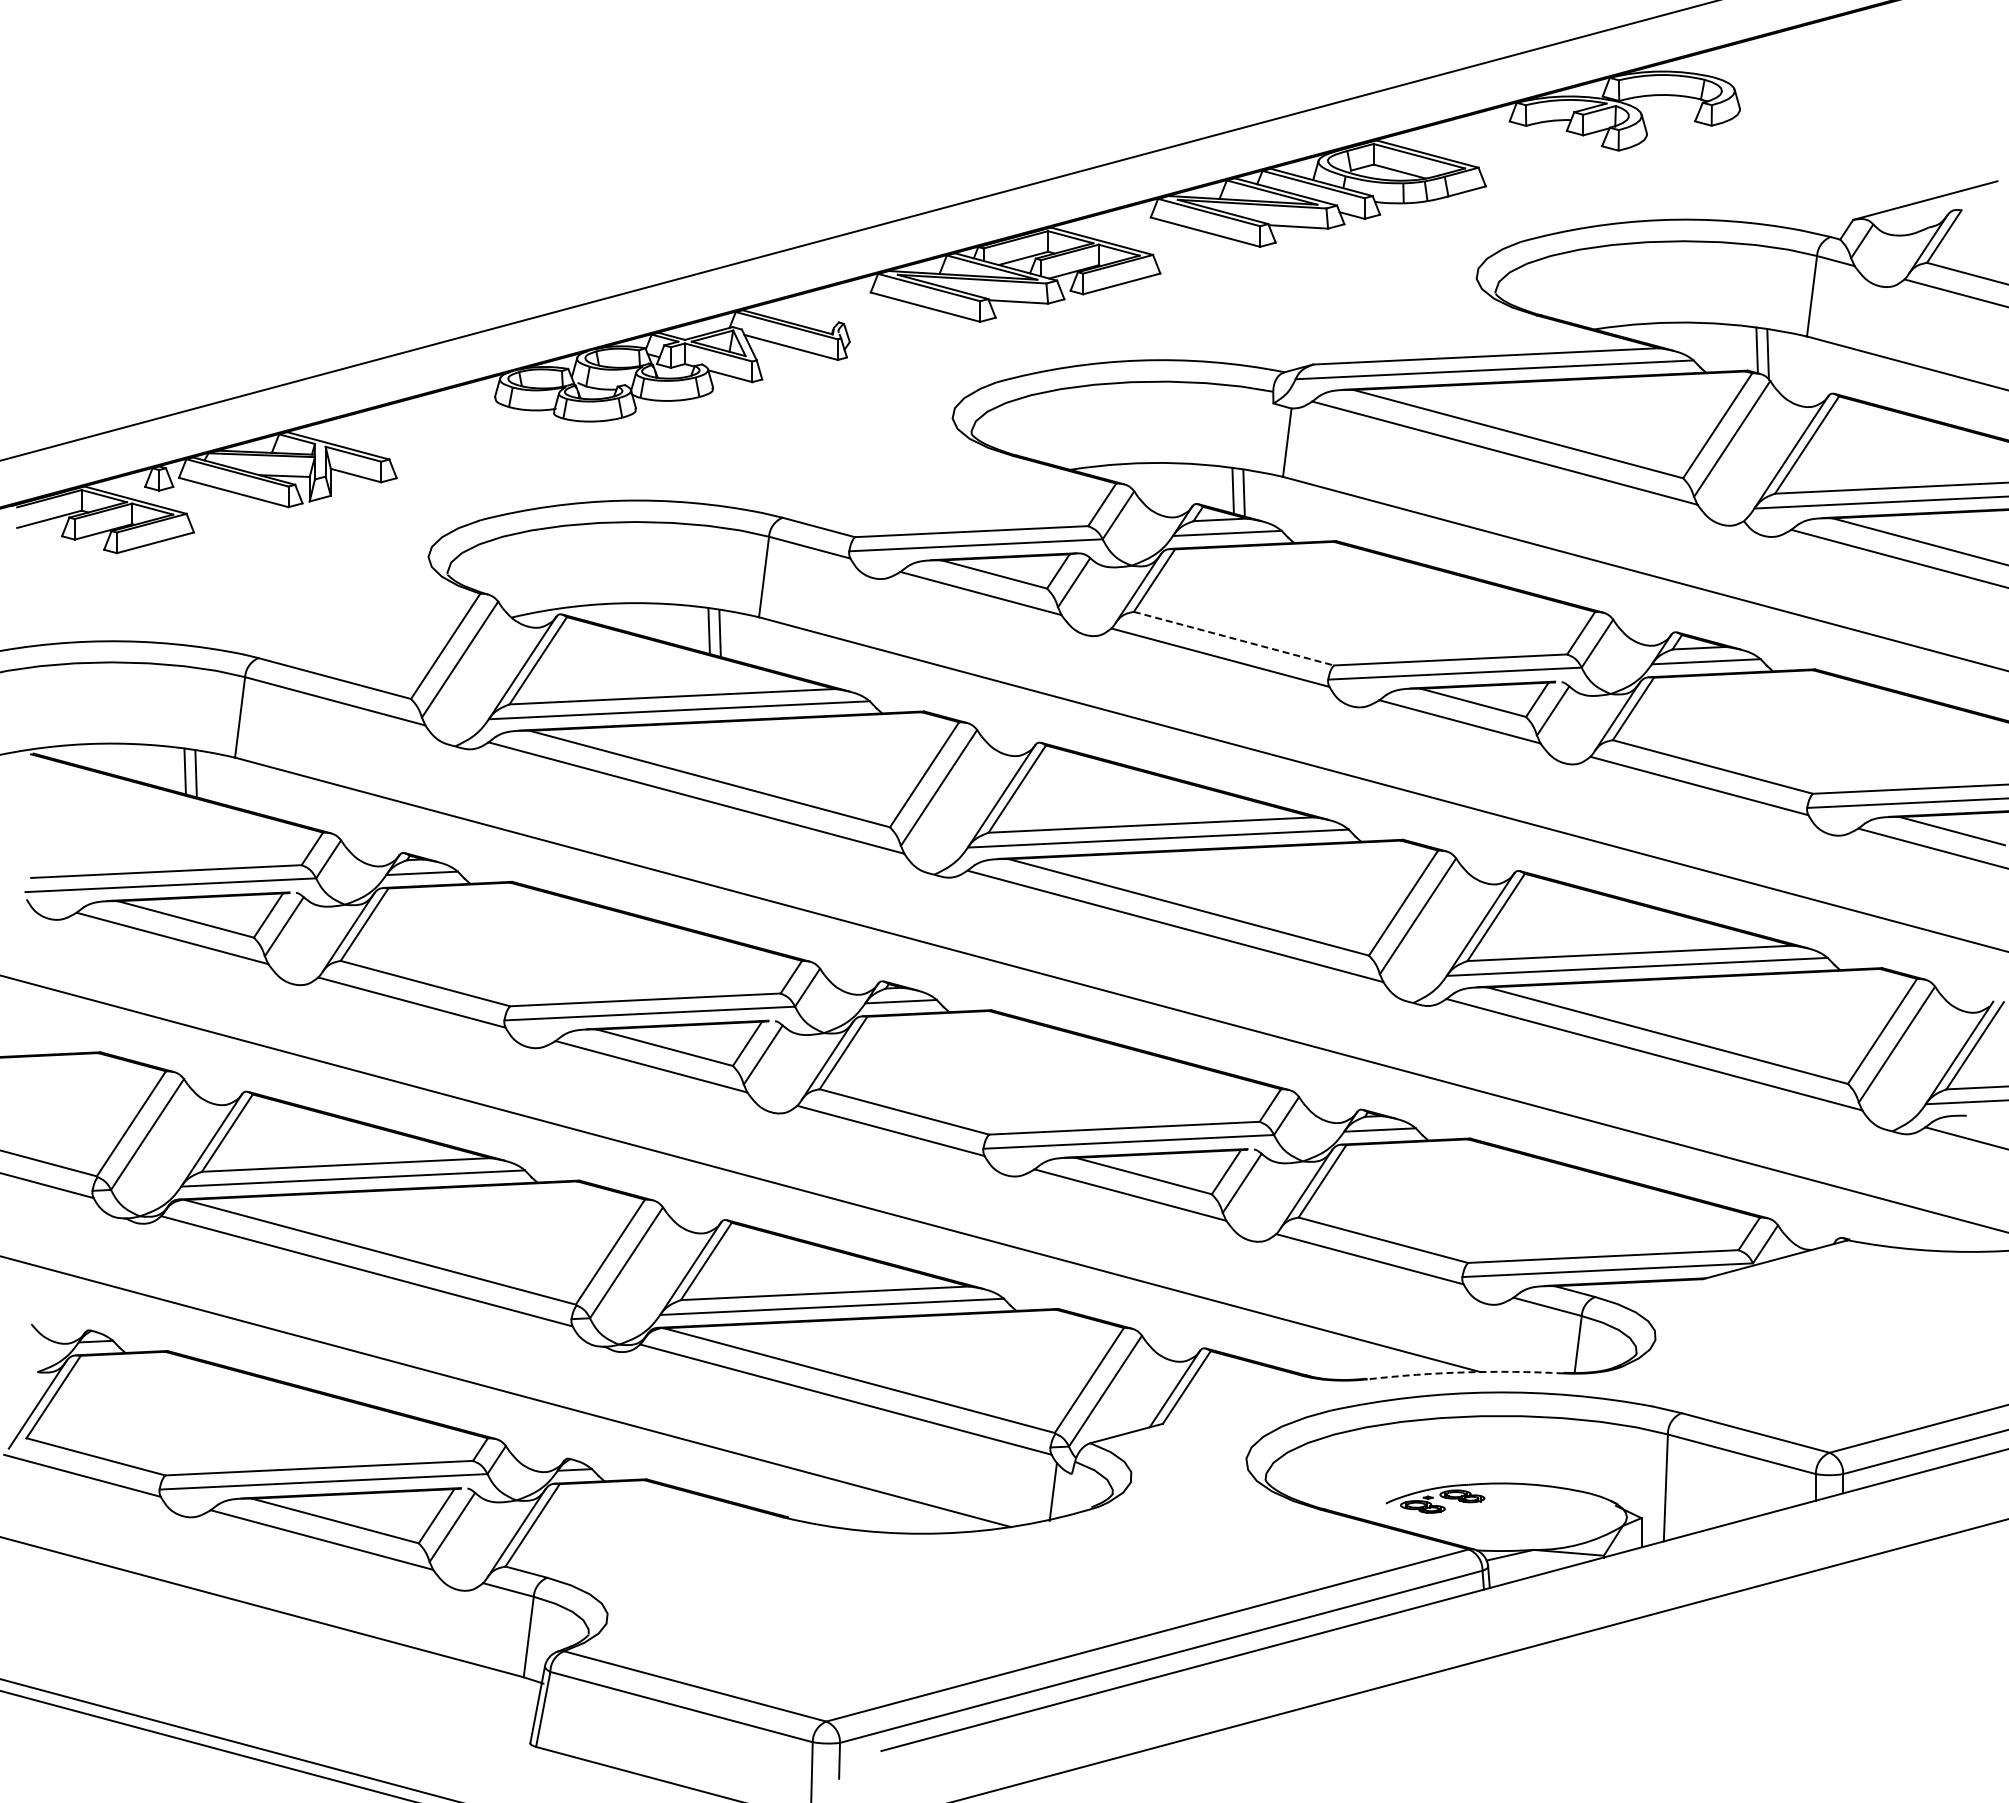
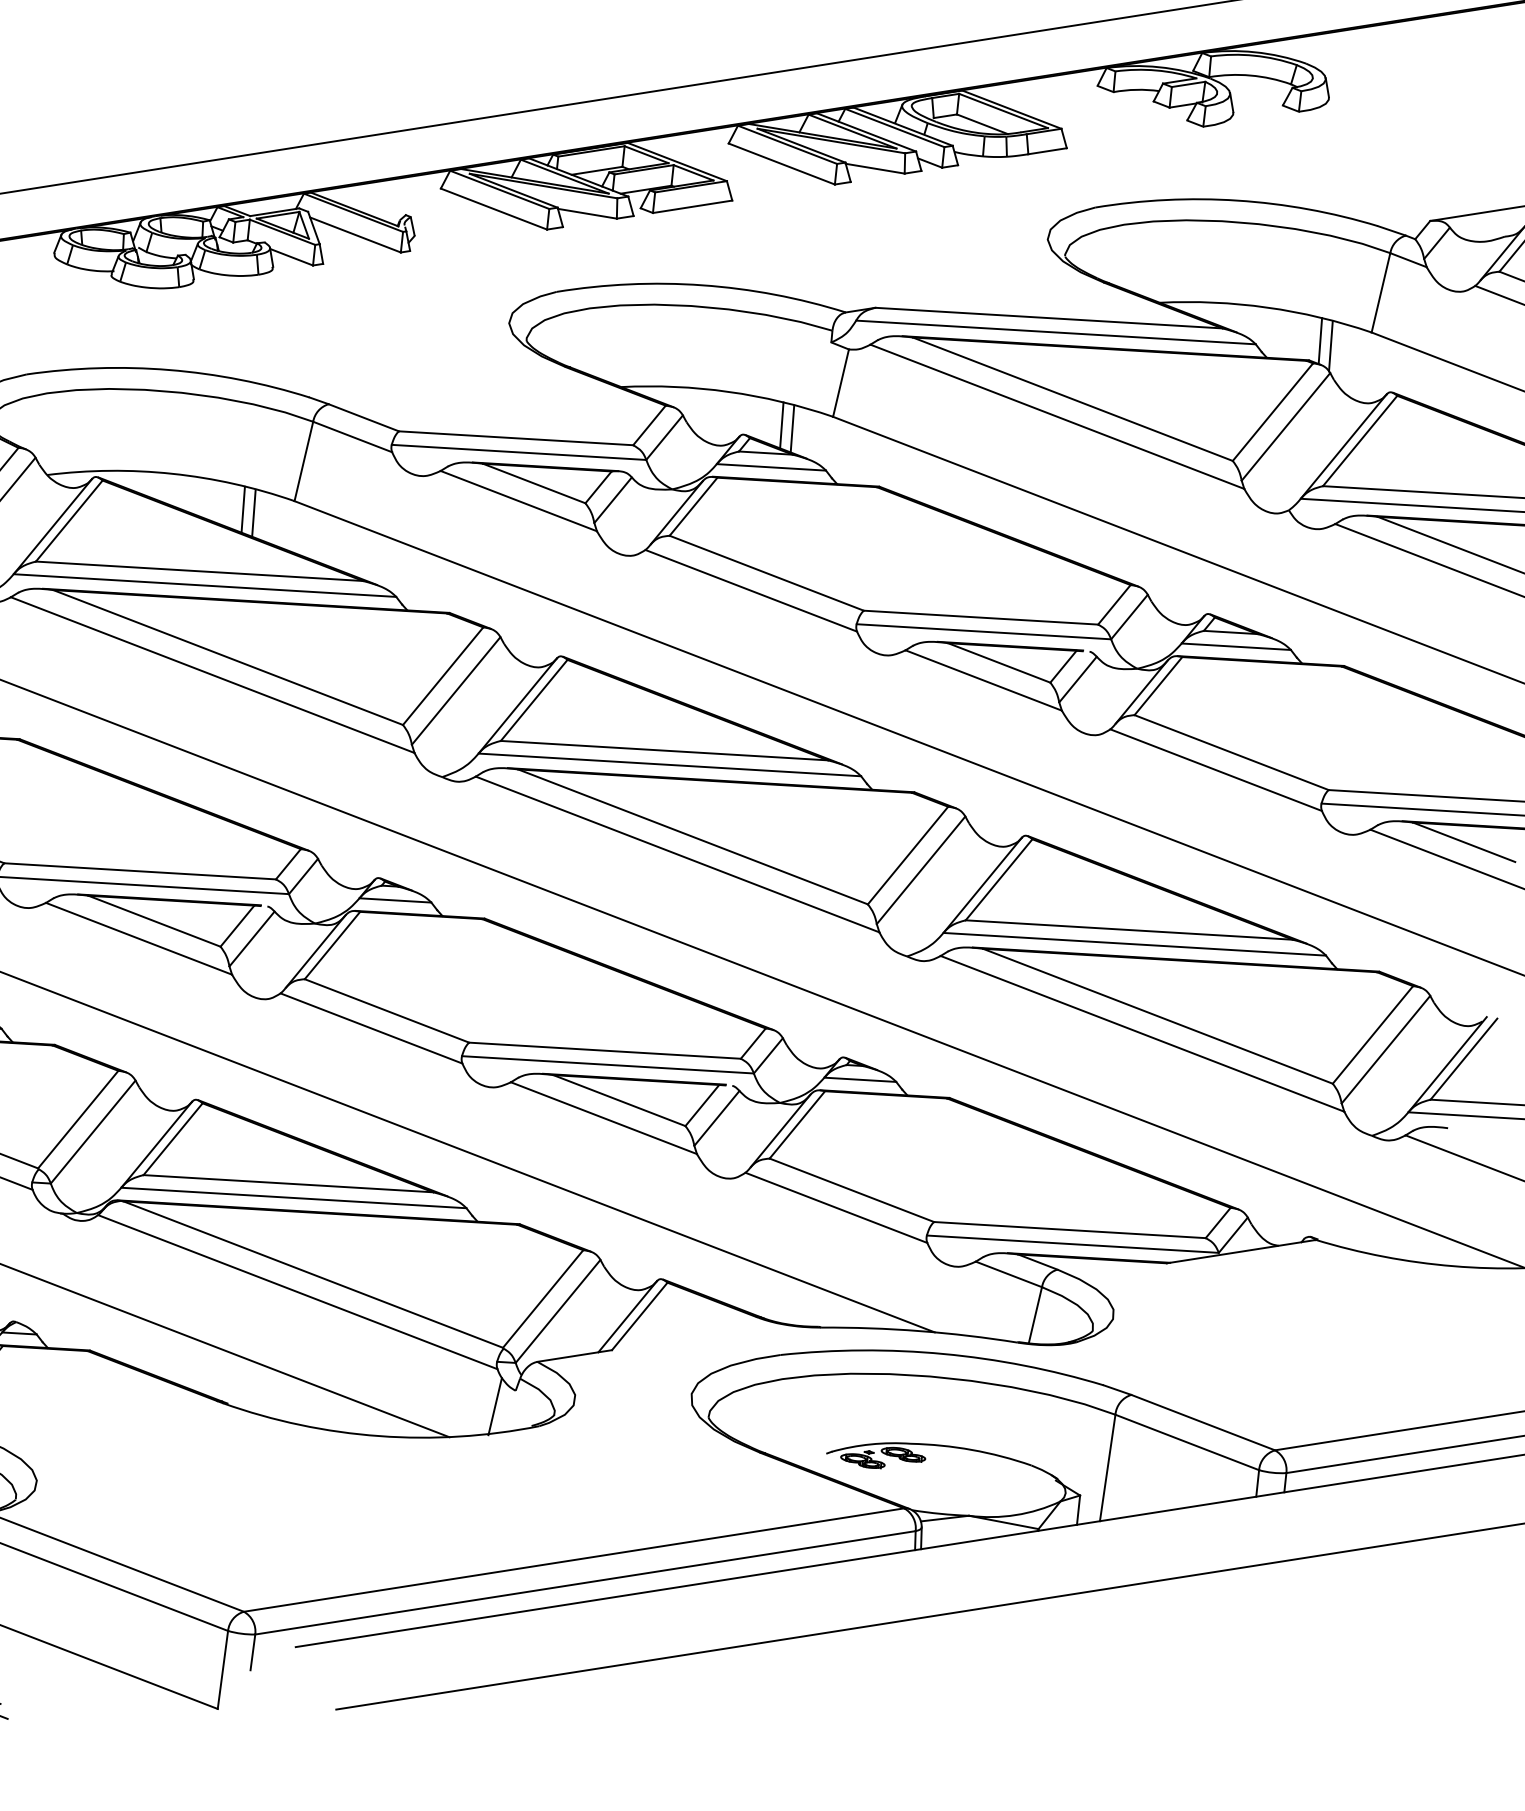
line: (1233, 638) -> (766, 573), dashed -> solid
arc: (1465, 1372) -> (919, 1331), dashed -> solid

